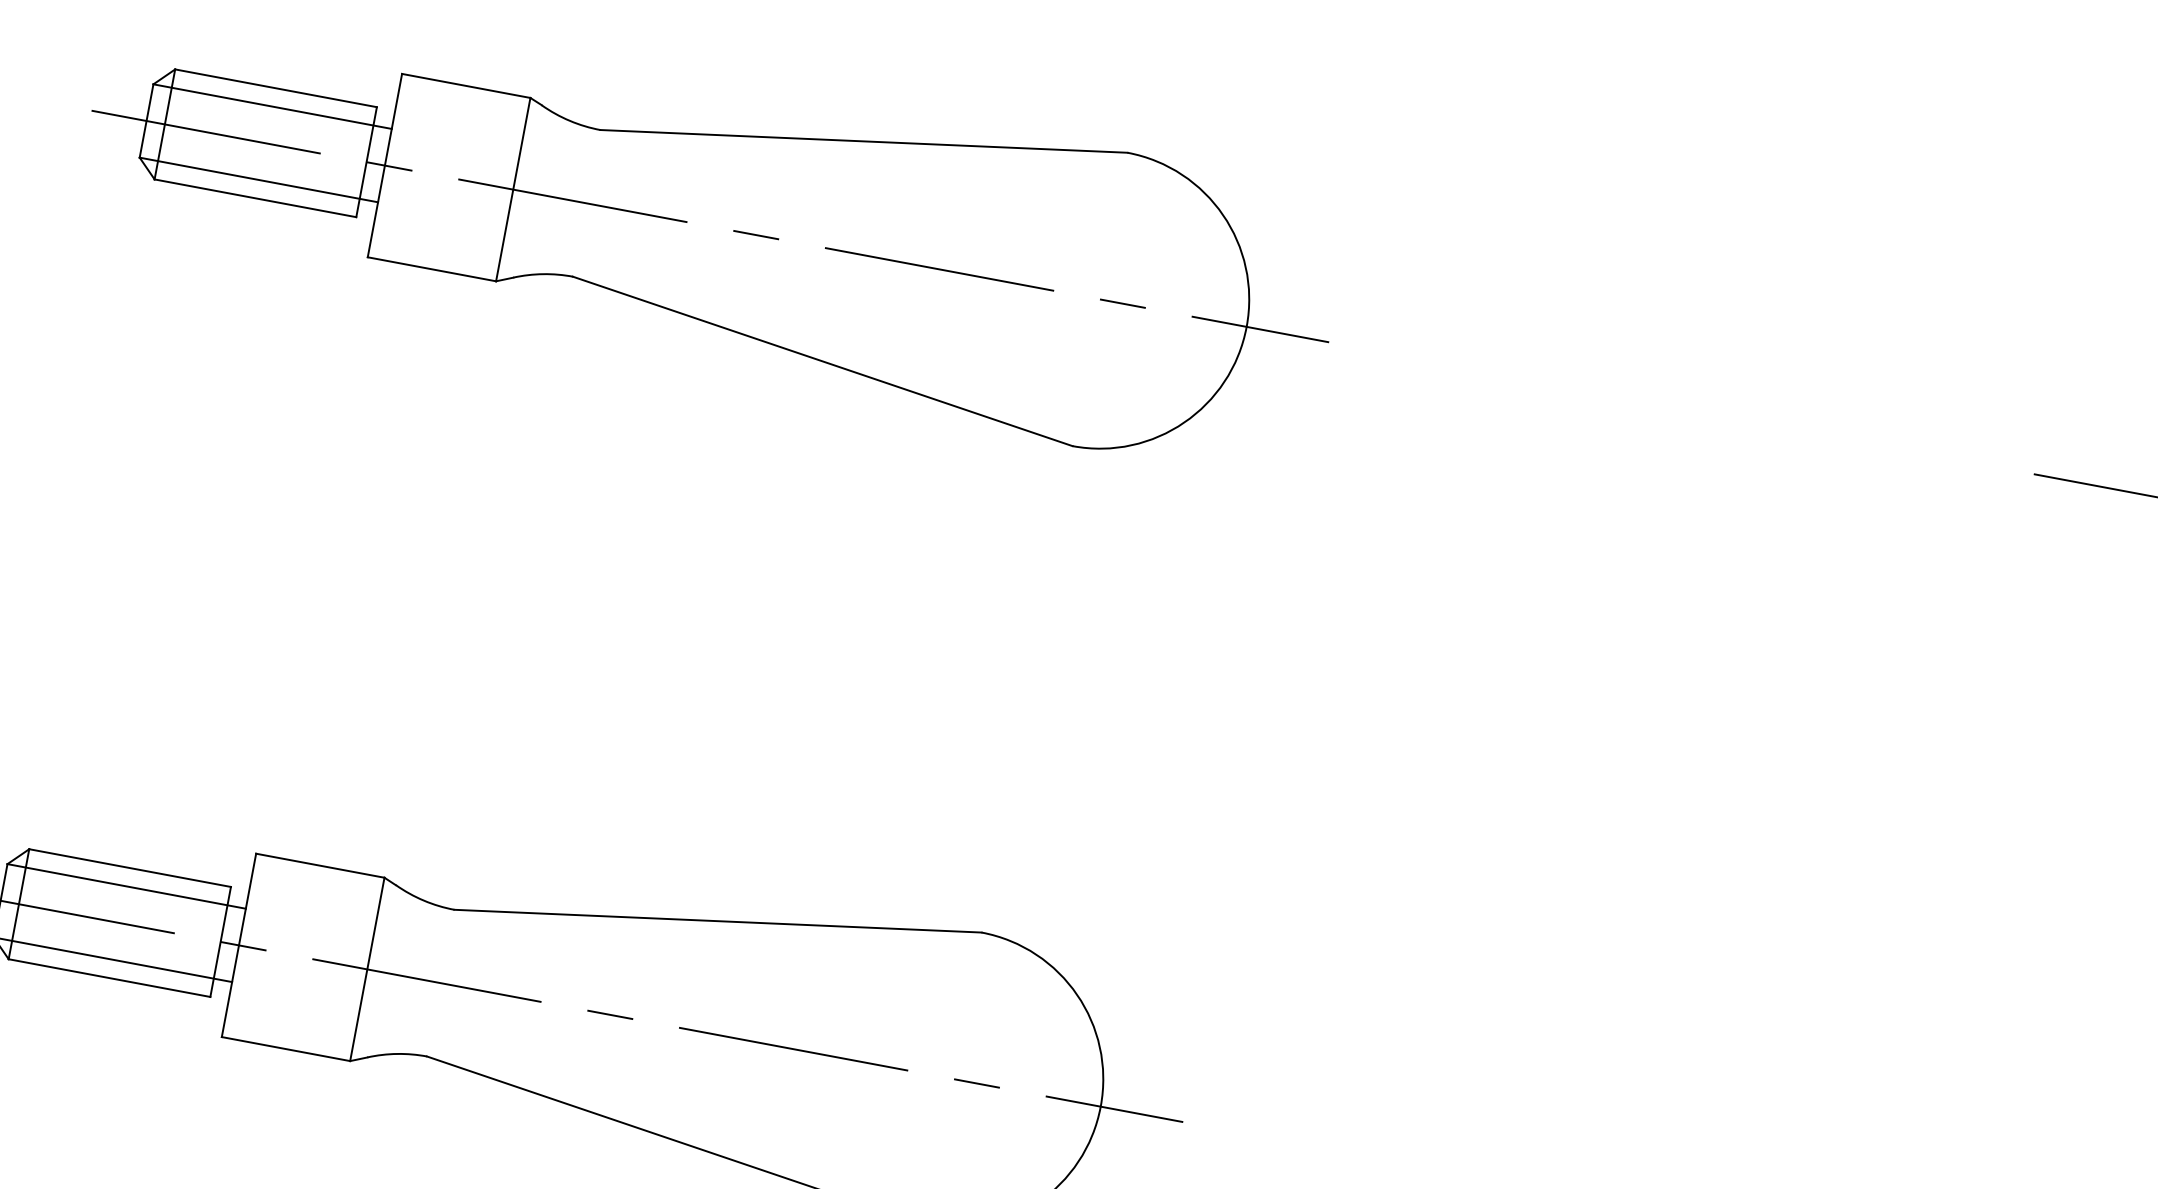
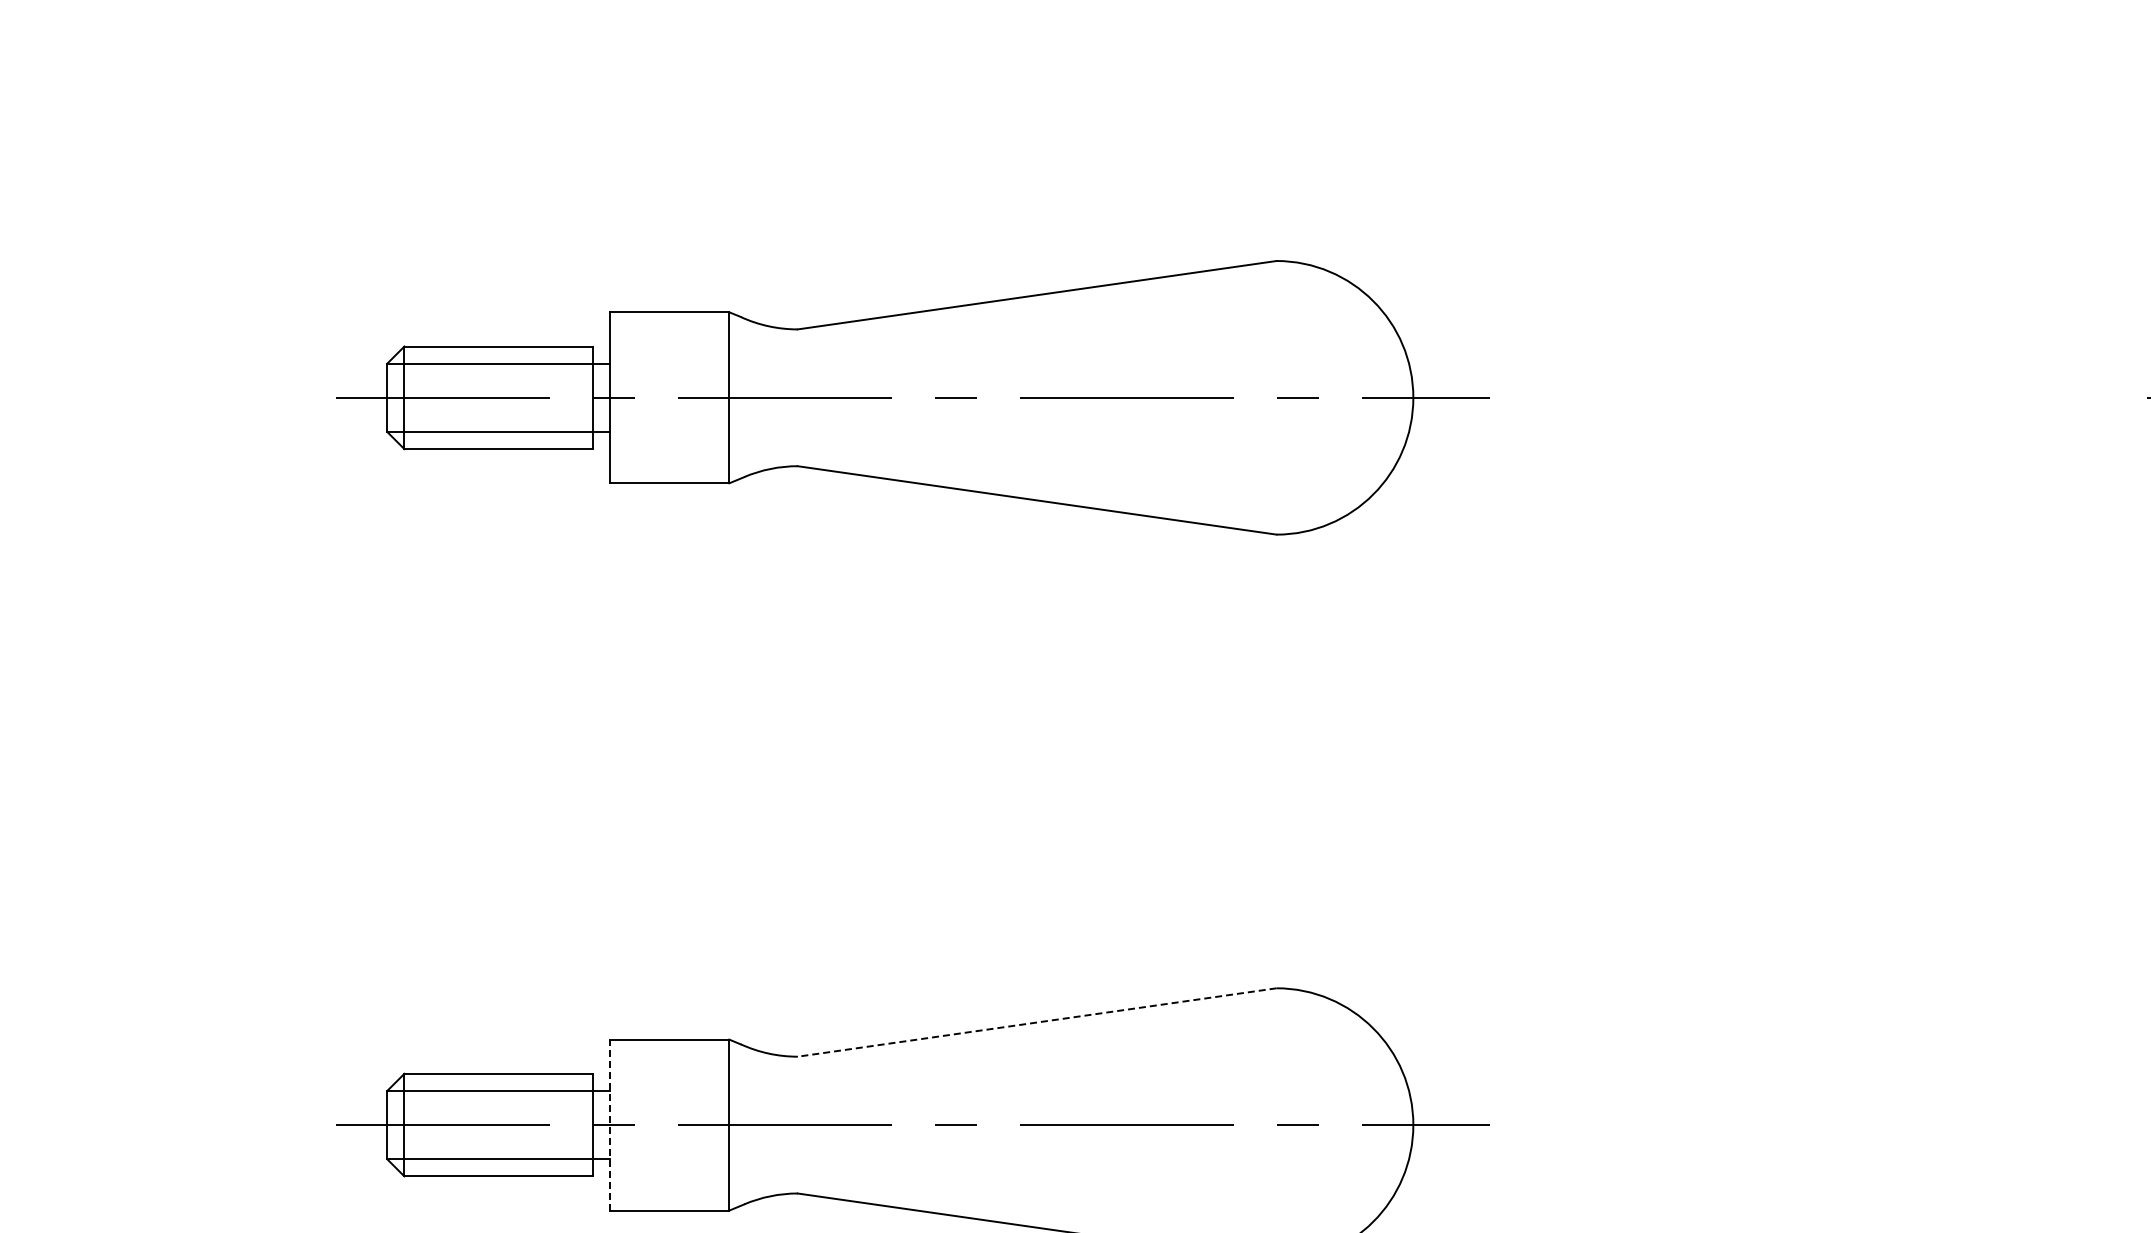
line: (718, 921) -> (1037, 1022), solid -> dashed
line: (238, 945) -> (609, 1125), solid -> dashed

